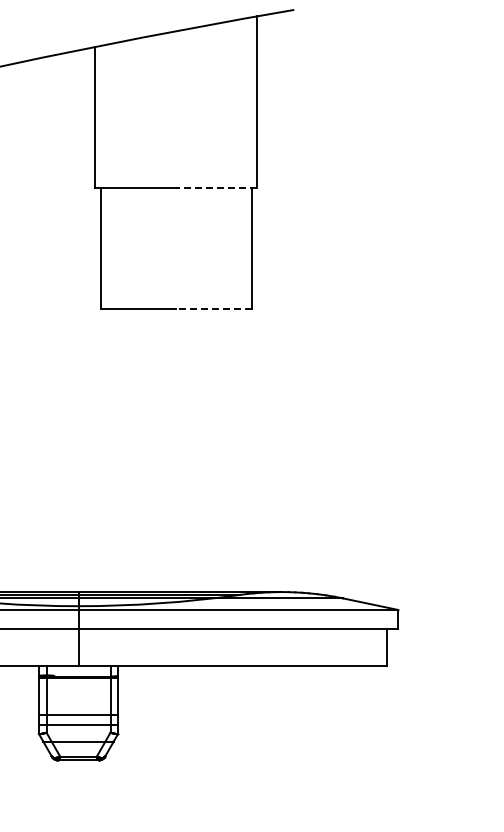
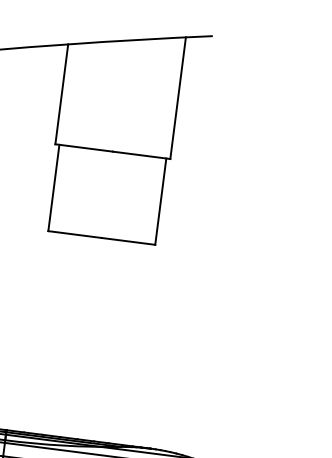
line: (216, 187) -> (141, 155), dashed -> solid
line: (213, 309) -> (128, 241), dashed -> solid

